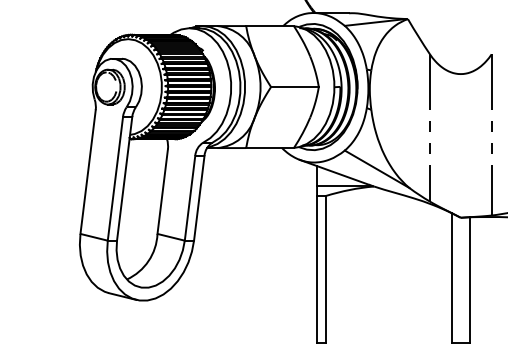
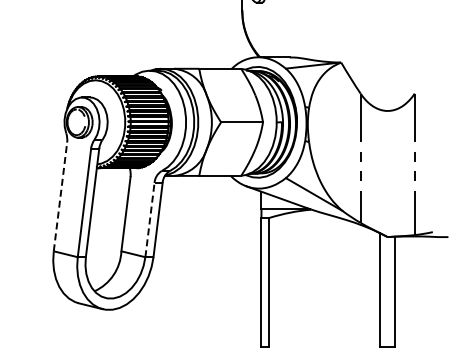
line: (88, 171) -> (60, 196), solid -> dashed
line: (190, 197) -> (150, 219), solid -> dashed

